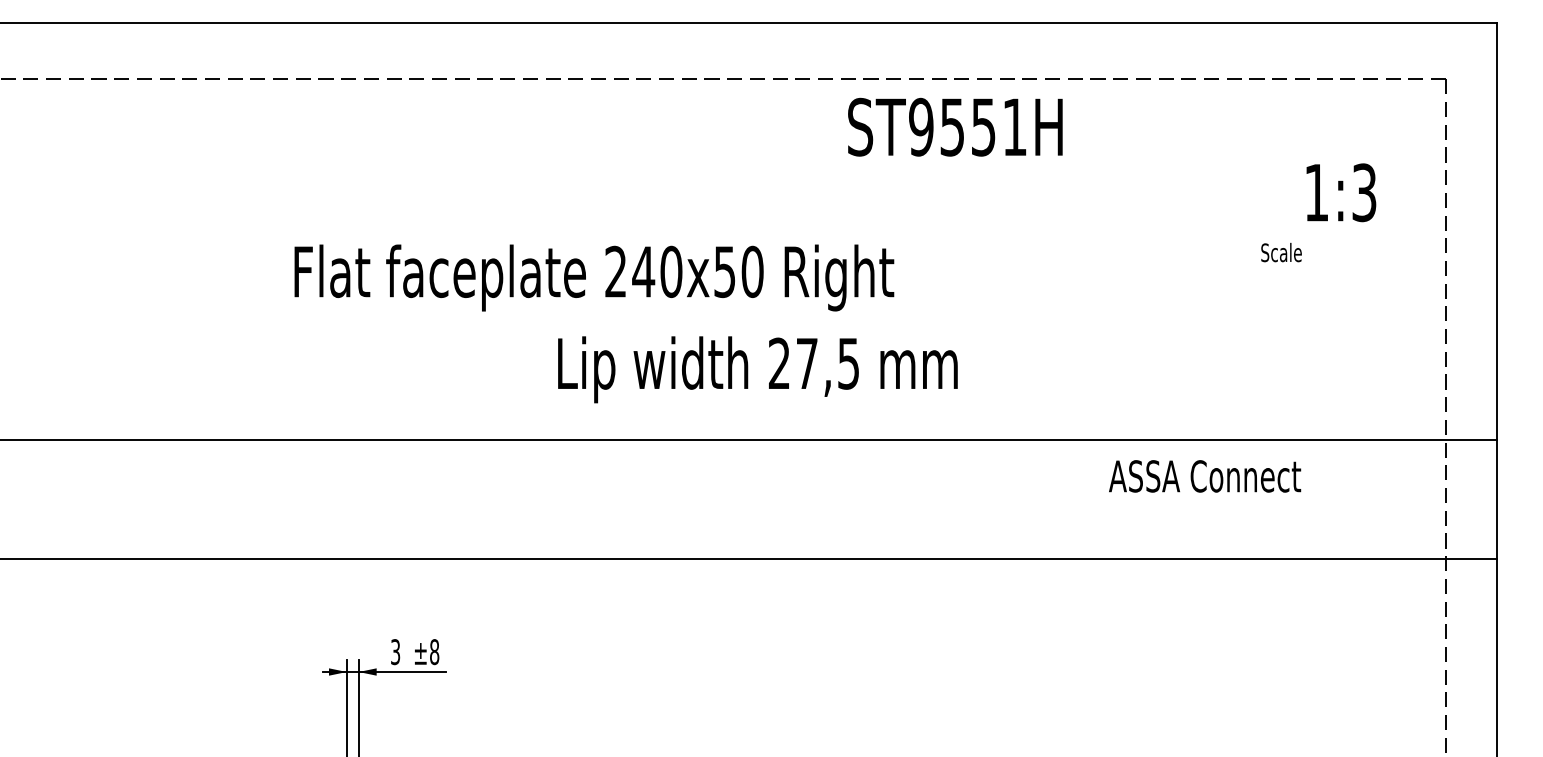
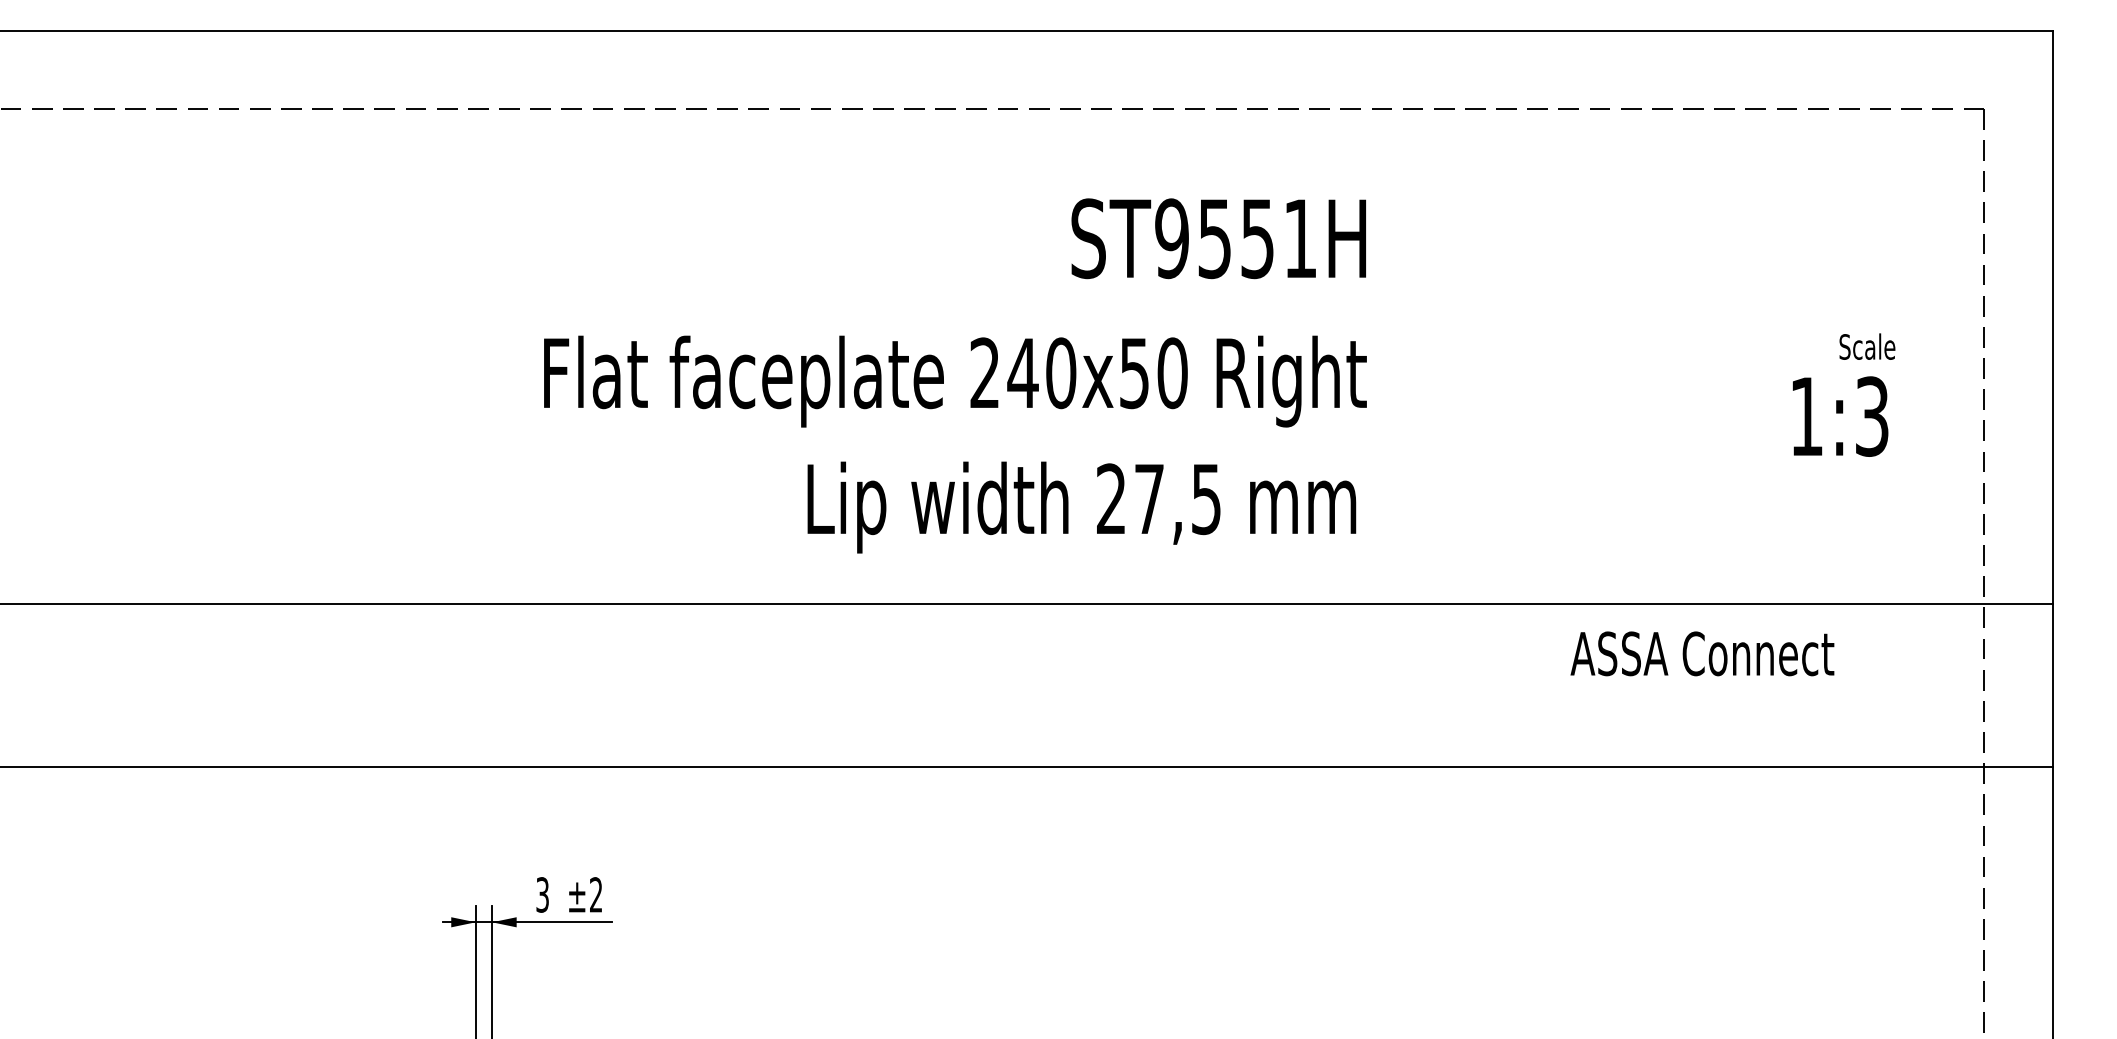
text: (955, 127) -> (1218, 238), moved
text: (1341, 192) -> (1840, 416), moved
text: (1281, 252) -> (1867, 346), moved
text: (594, 277) -> (955, 381), moved
text: (757, 369) -> (1081, 507), moved
text: (1205, 476) -> (1702, 653), moved
text: (434, 651) -> (595, 894), ±8 -> ±2

